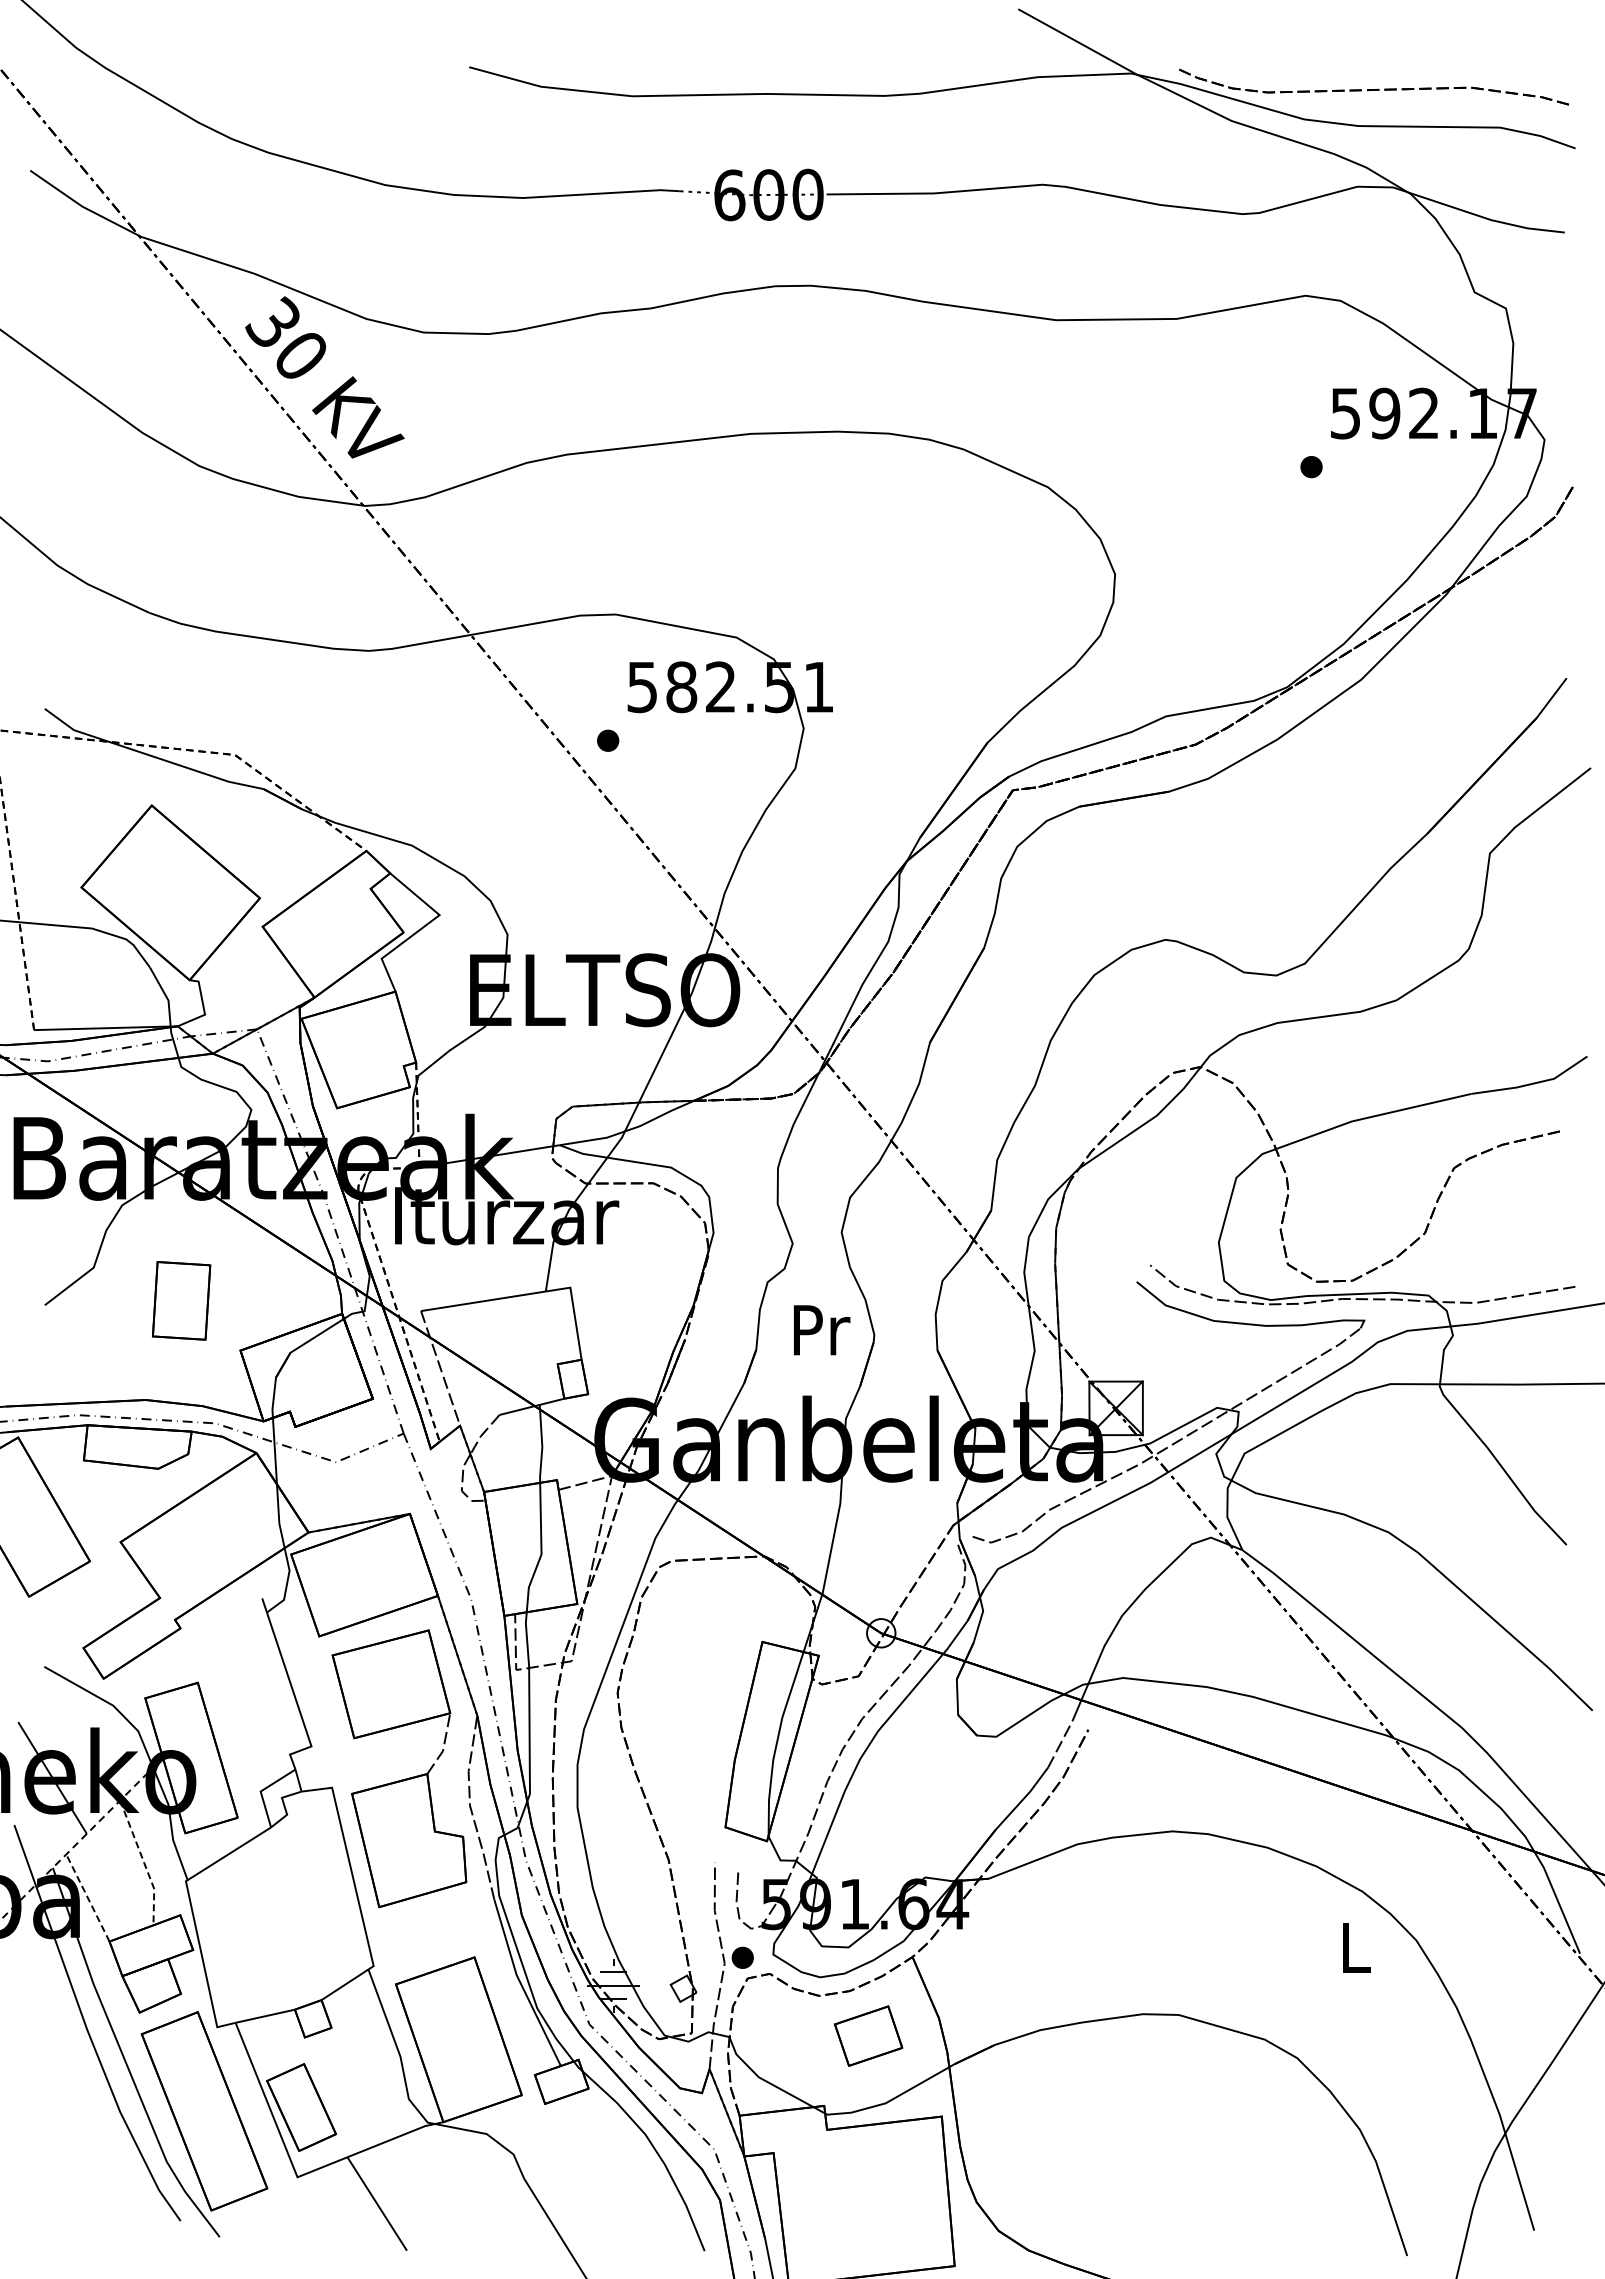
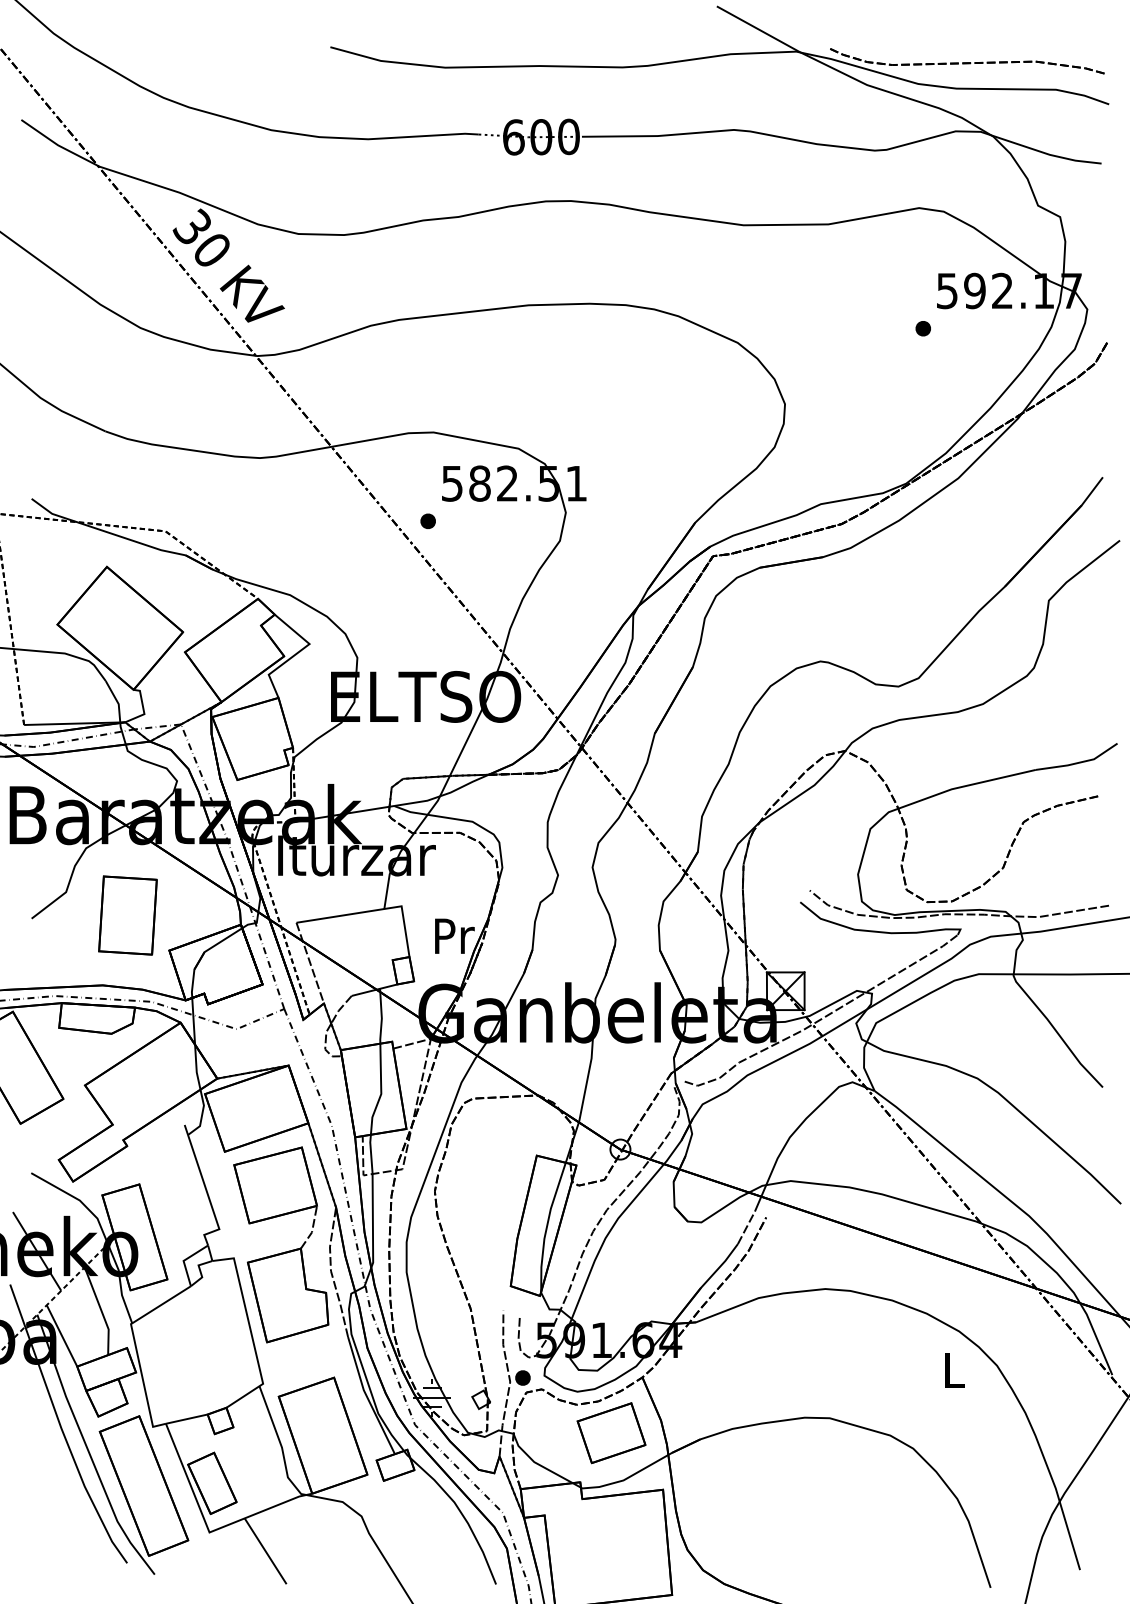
part: (181, 1300) -> (127, 915), size x1.43
text: (822, 1330) -> (455, 936), moved
line: (144, 1862) -> (101, 1310), dashed -> solid
line: (87, 1898) -> (61, 1336), dashed -> solid
part: (868, 2035) -> (611, 1432), size x1.43

